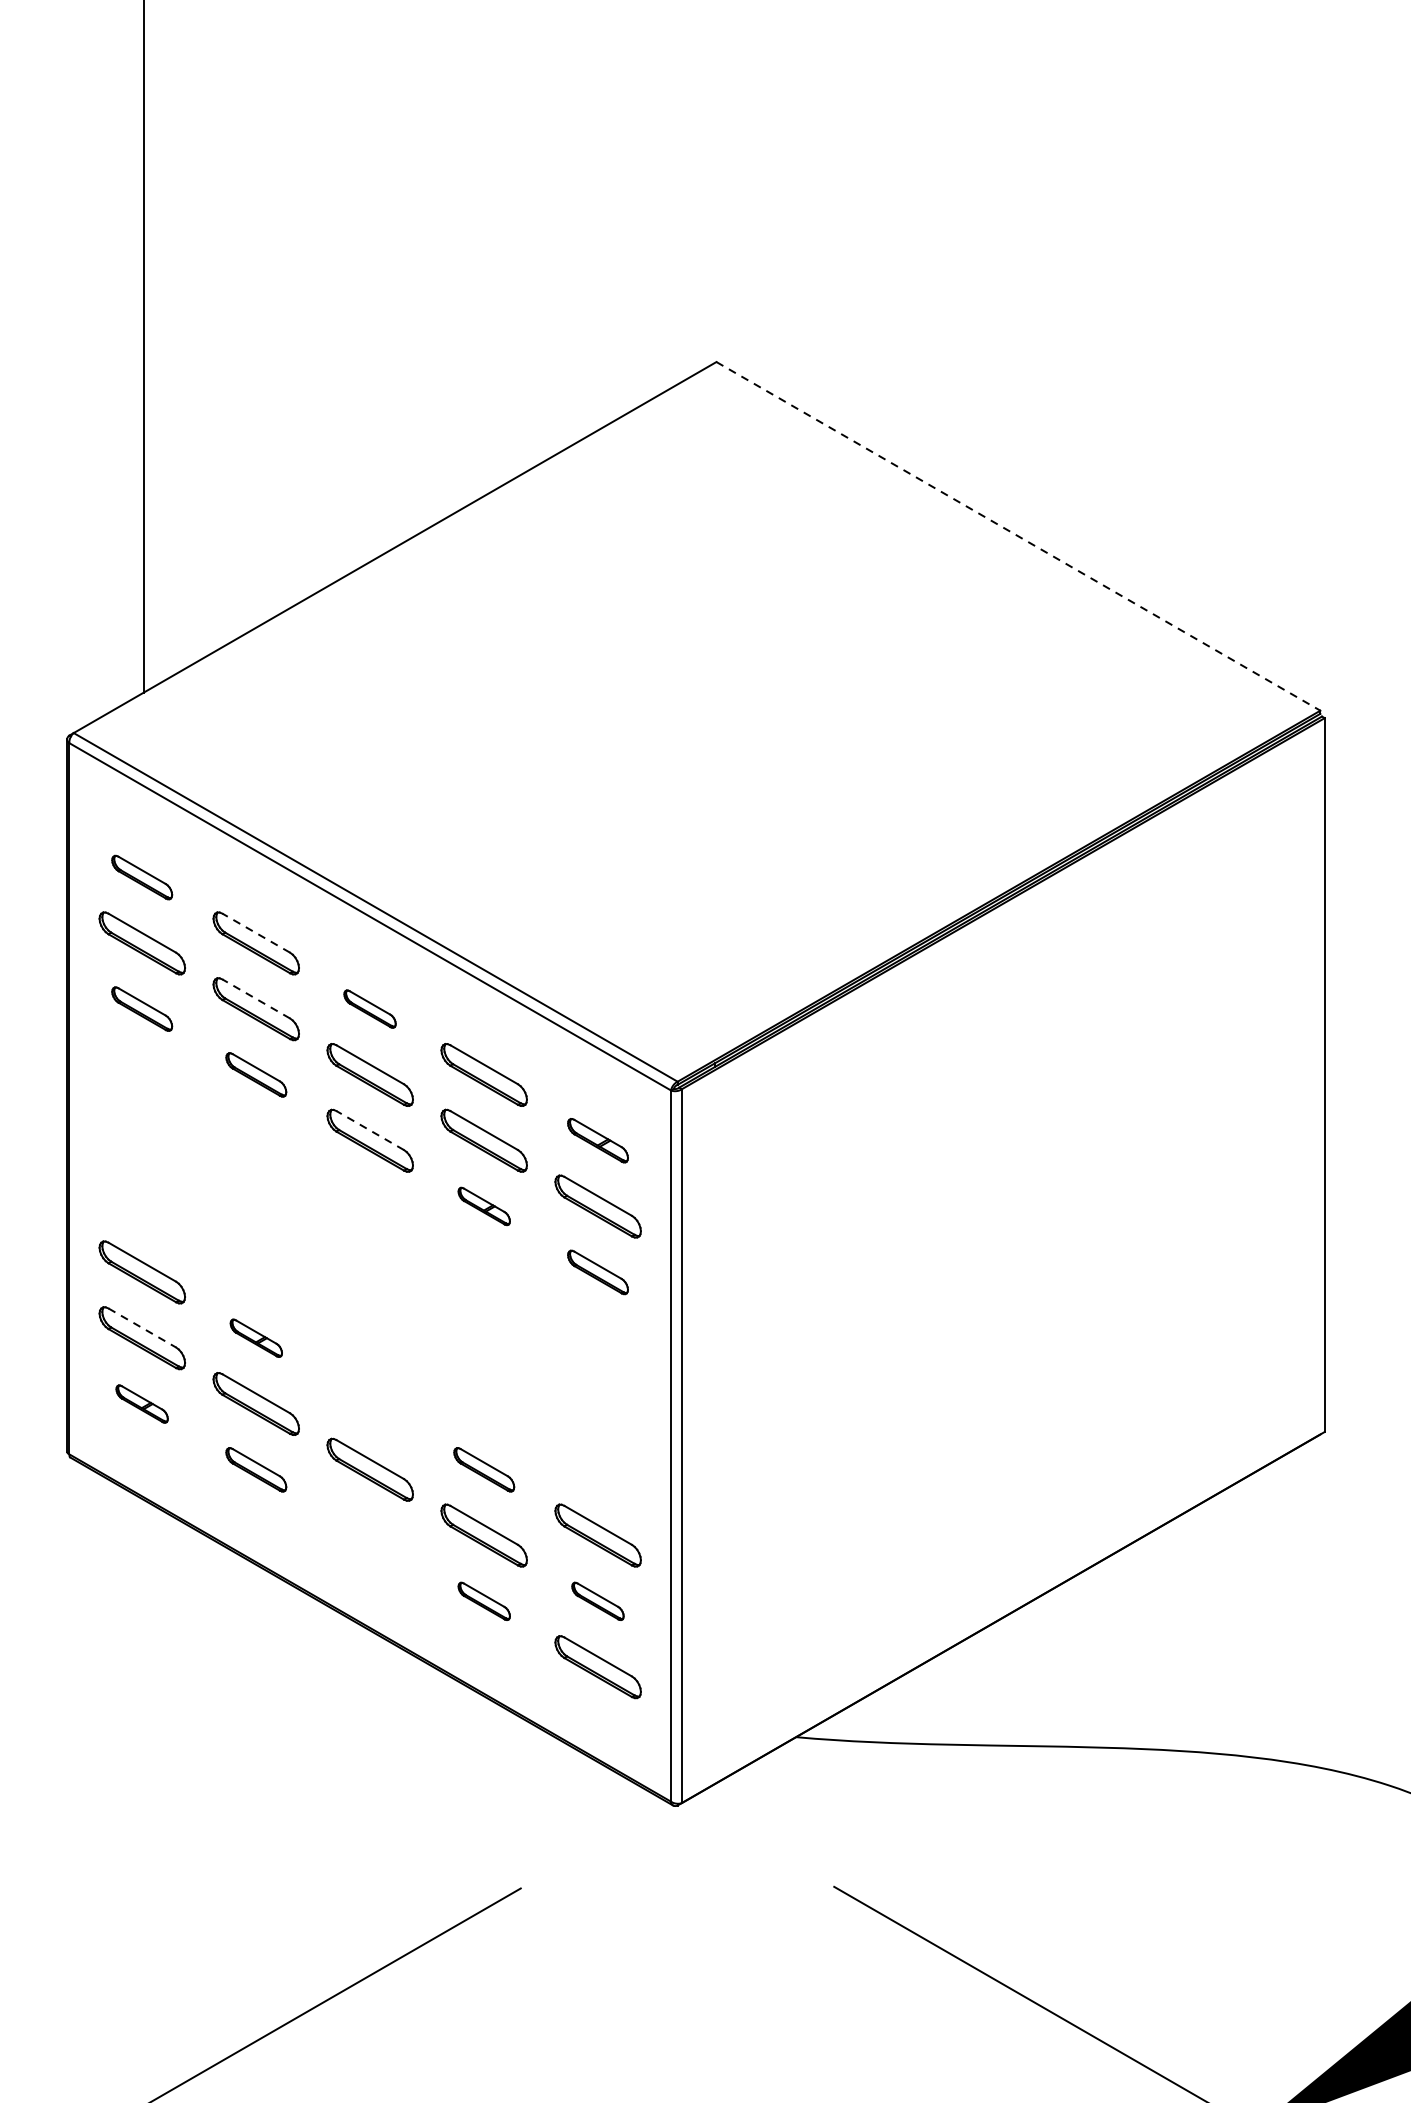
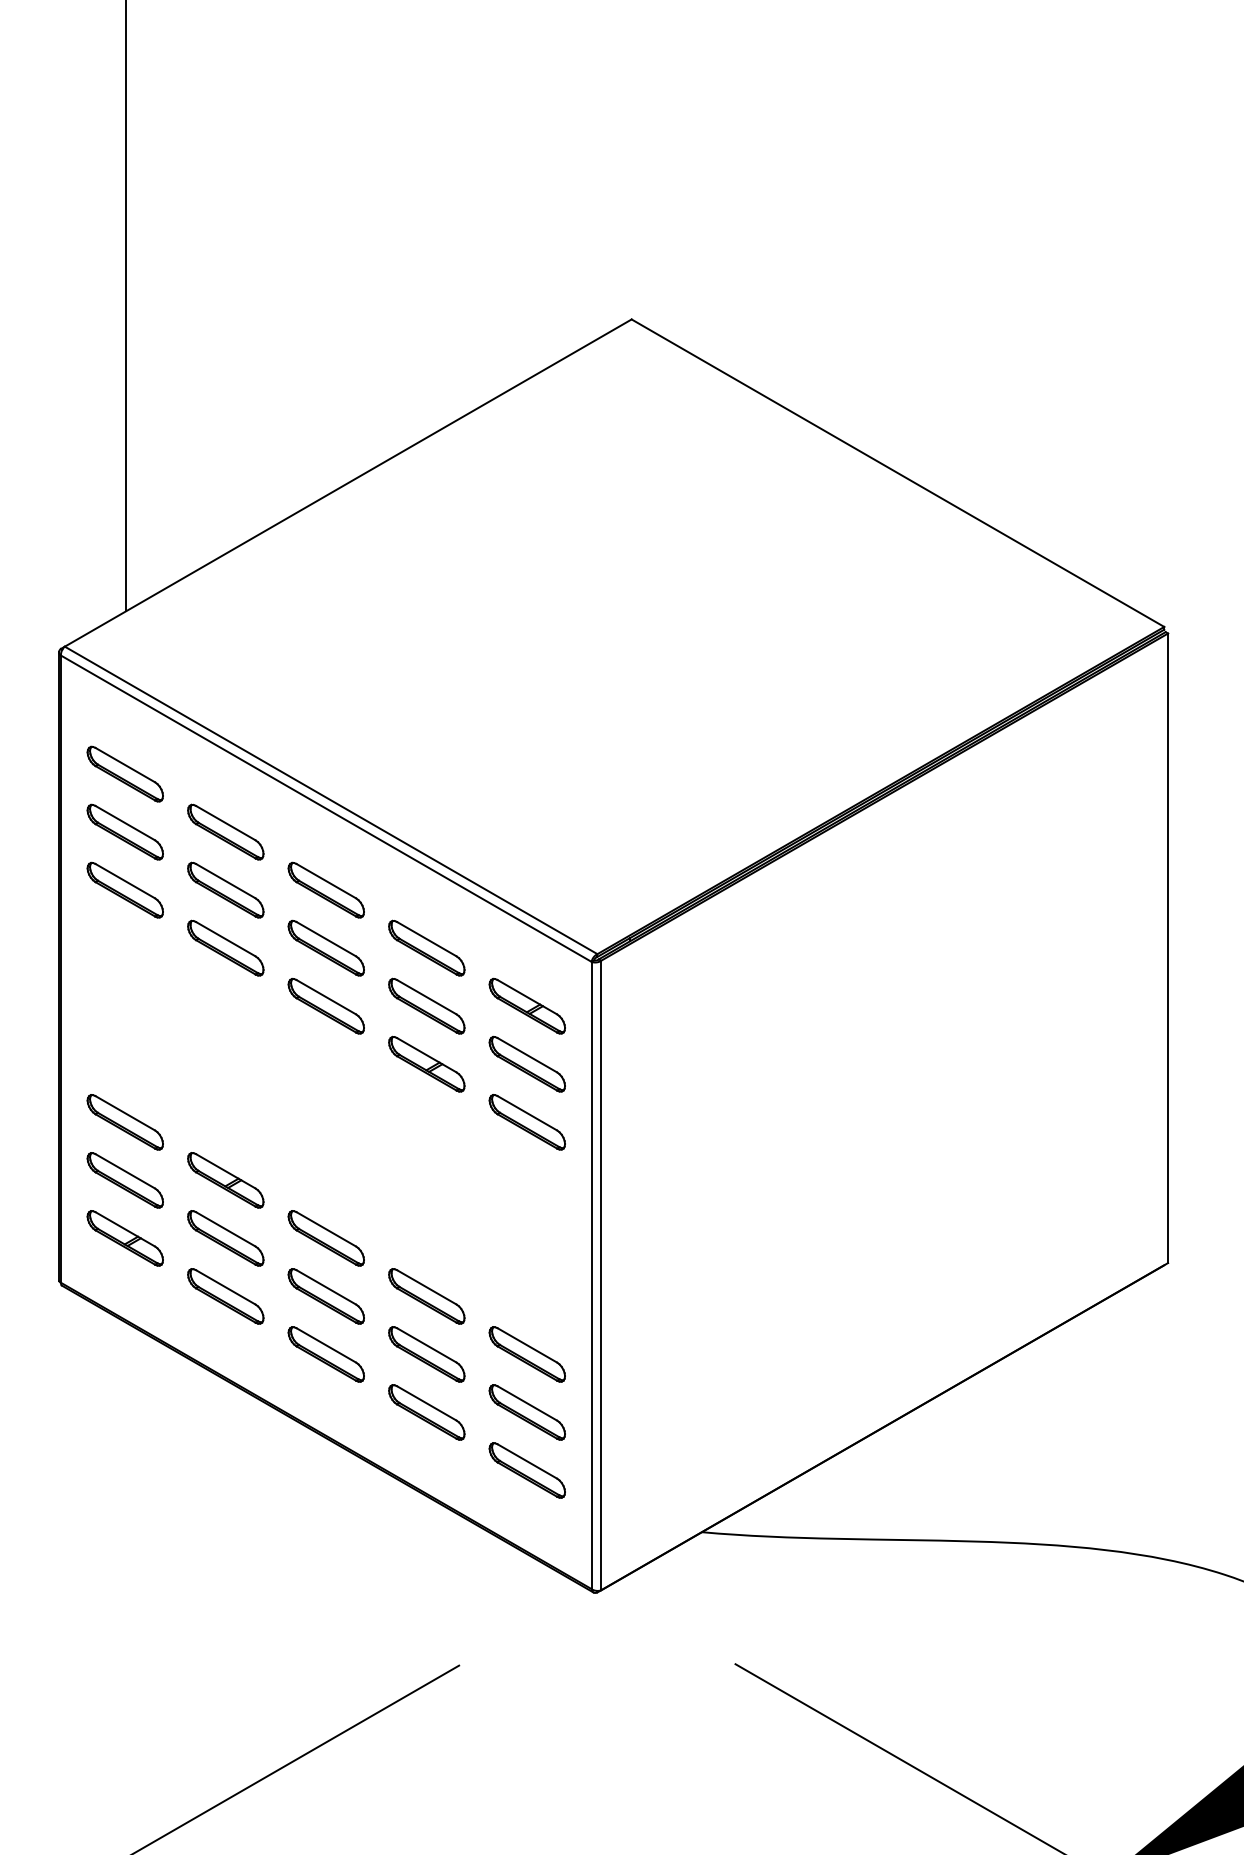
line: (1019, 536) -> (898, 473), dashed -> solid
part: (141, 876) -> (124, 773), size x1.43
line: (255, 932) -> (225, 822), dashed -> solid
line: (255, 998) -> (225, 880), dashed -> solid
part: (141, 1008) -> (124, 889), size x1.43
part: (369, 1008) -> (325, 889), size x1.67
part: (255, 1074) -> (225, 947), size x1.43
line: (369, 1129) -> (325, 996), dashed -> solid
part: (597, 1139) -> (526, 1005), size x1.43
part: (483, 1205) -> (426, 1063), size x1.67
part: (597, 1272) -> (526, 1122), size x1.43
line: (142, 1328) -> (125, 1171), dashed -> solid
part: (255, 1338) -> (225, 1180), size x1.67
part: (141, 1404) -> (124, 1238), size x1.67
part: (369, 1404) -> (325, 1238), added
part: (255, 1469) -> (225, 1296), size x1.43
part: (483, 1469) -> (426, 1296), size x1.43
part: (369, 1535) -> (325, 1354), added
part: (483, 1601) -> (426, 1412), size x1.67
part: (597, 1601) -> (526, 1412), size x1.67

